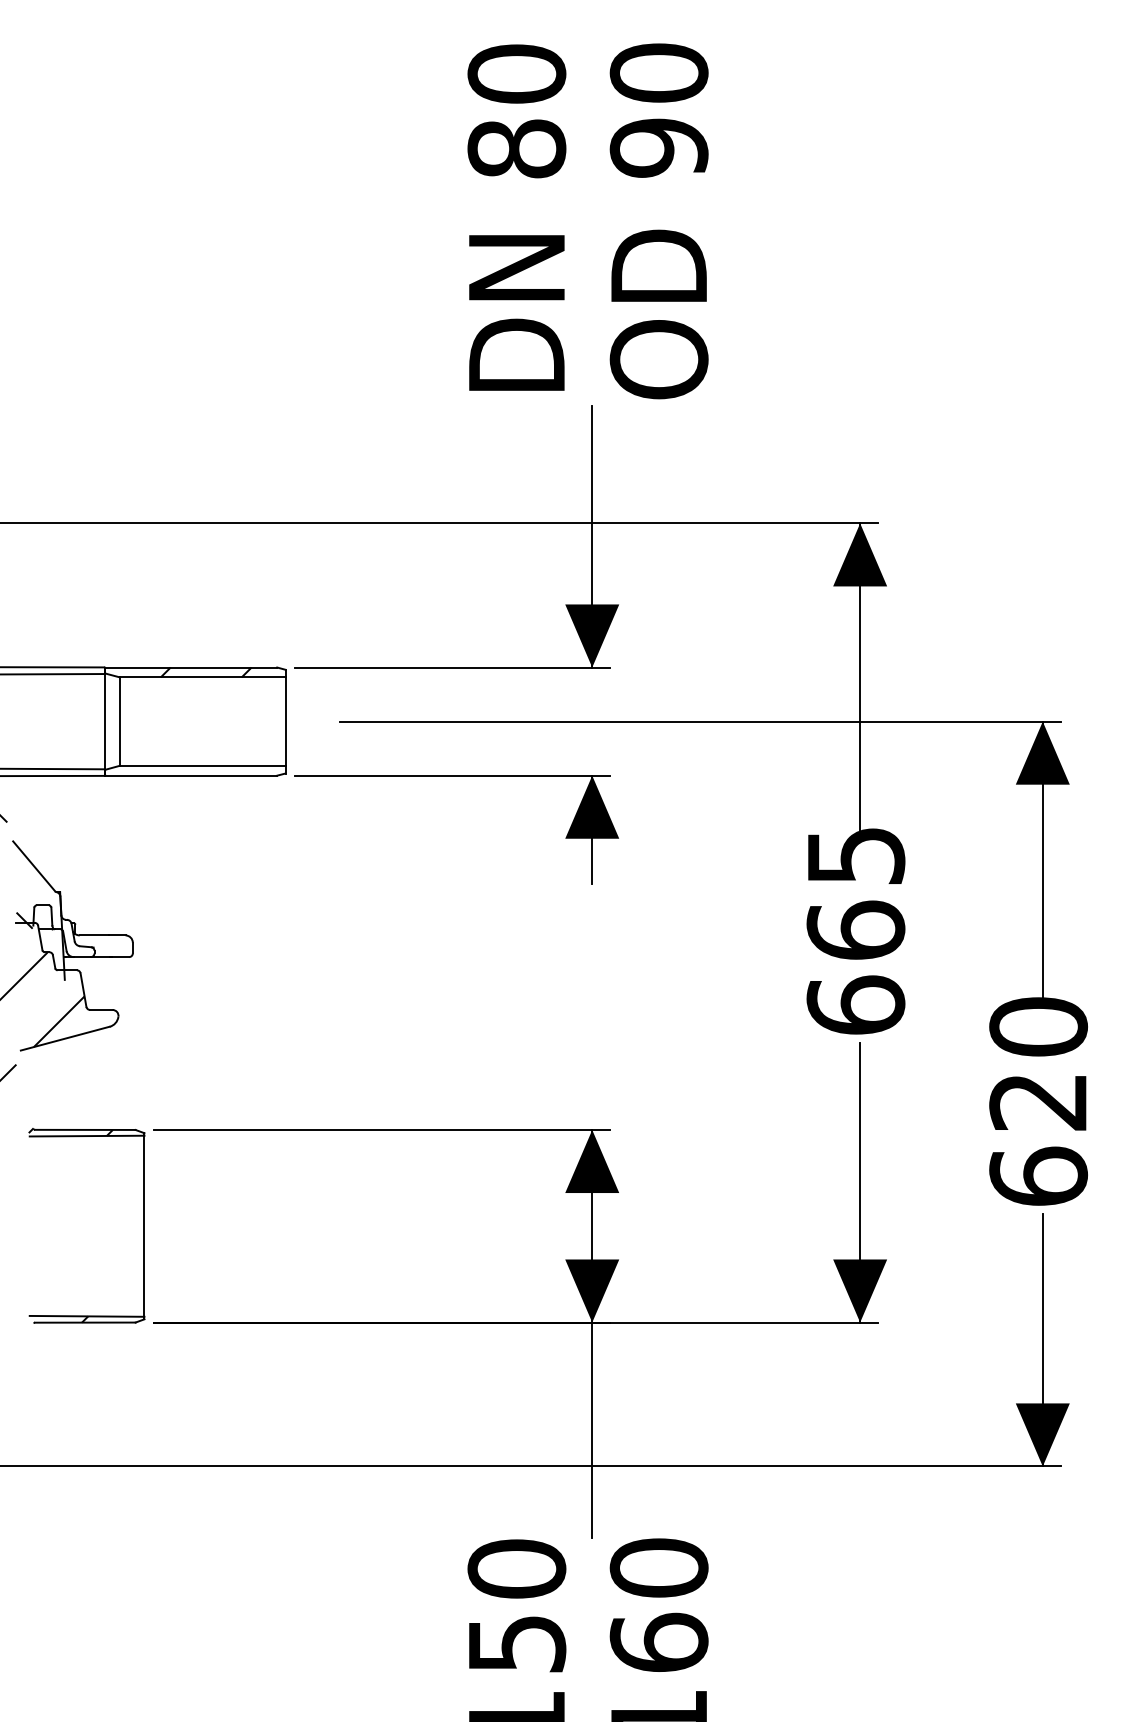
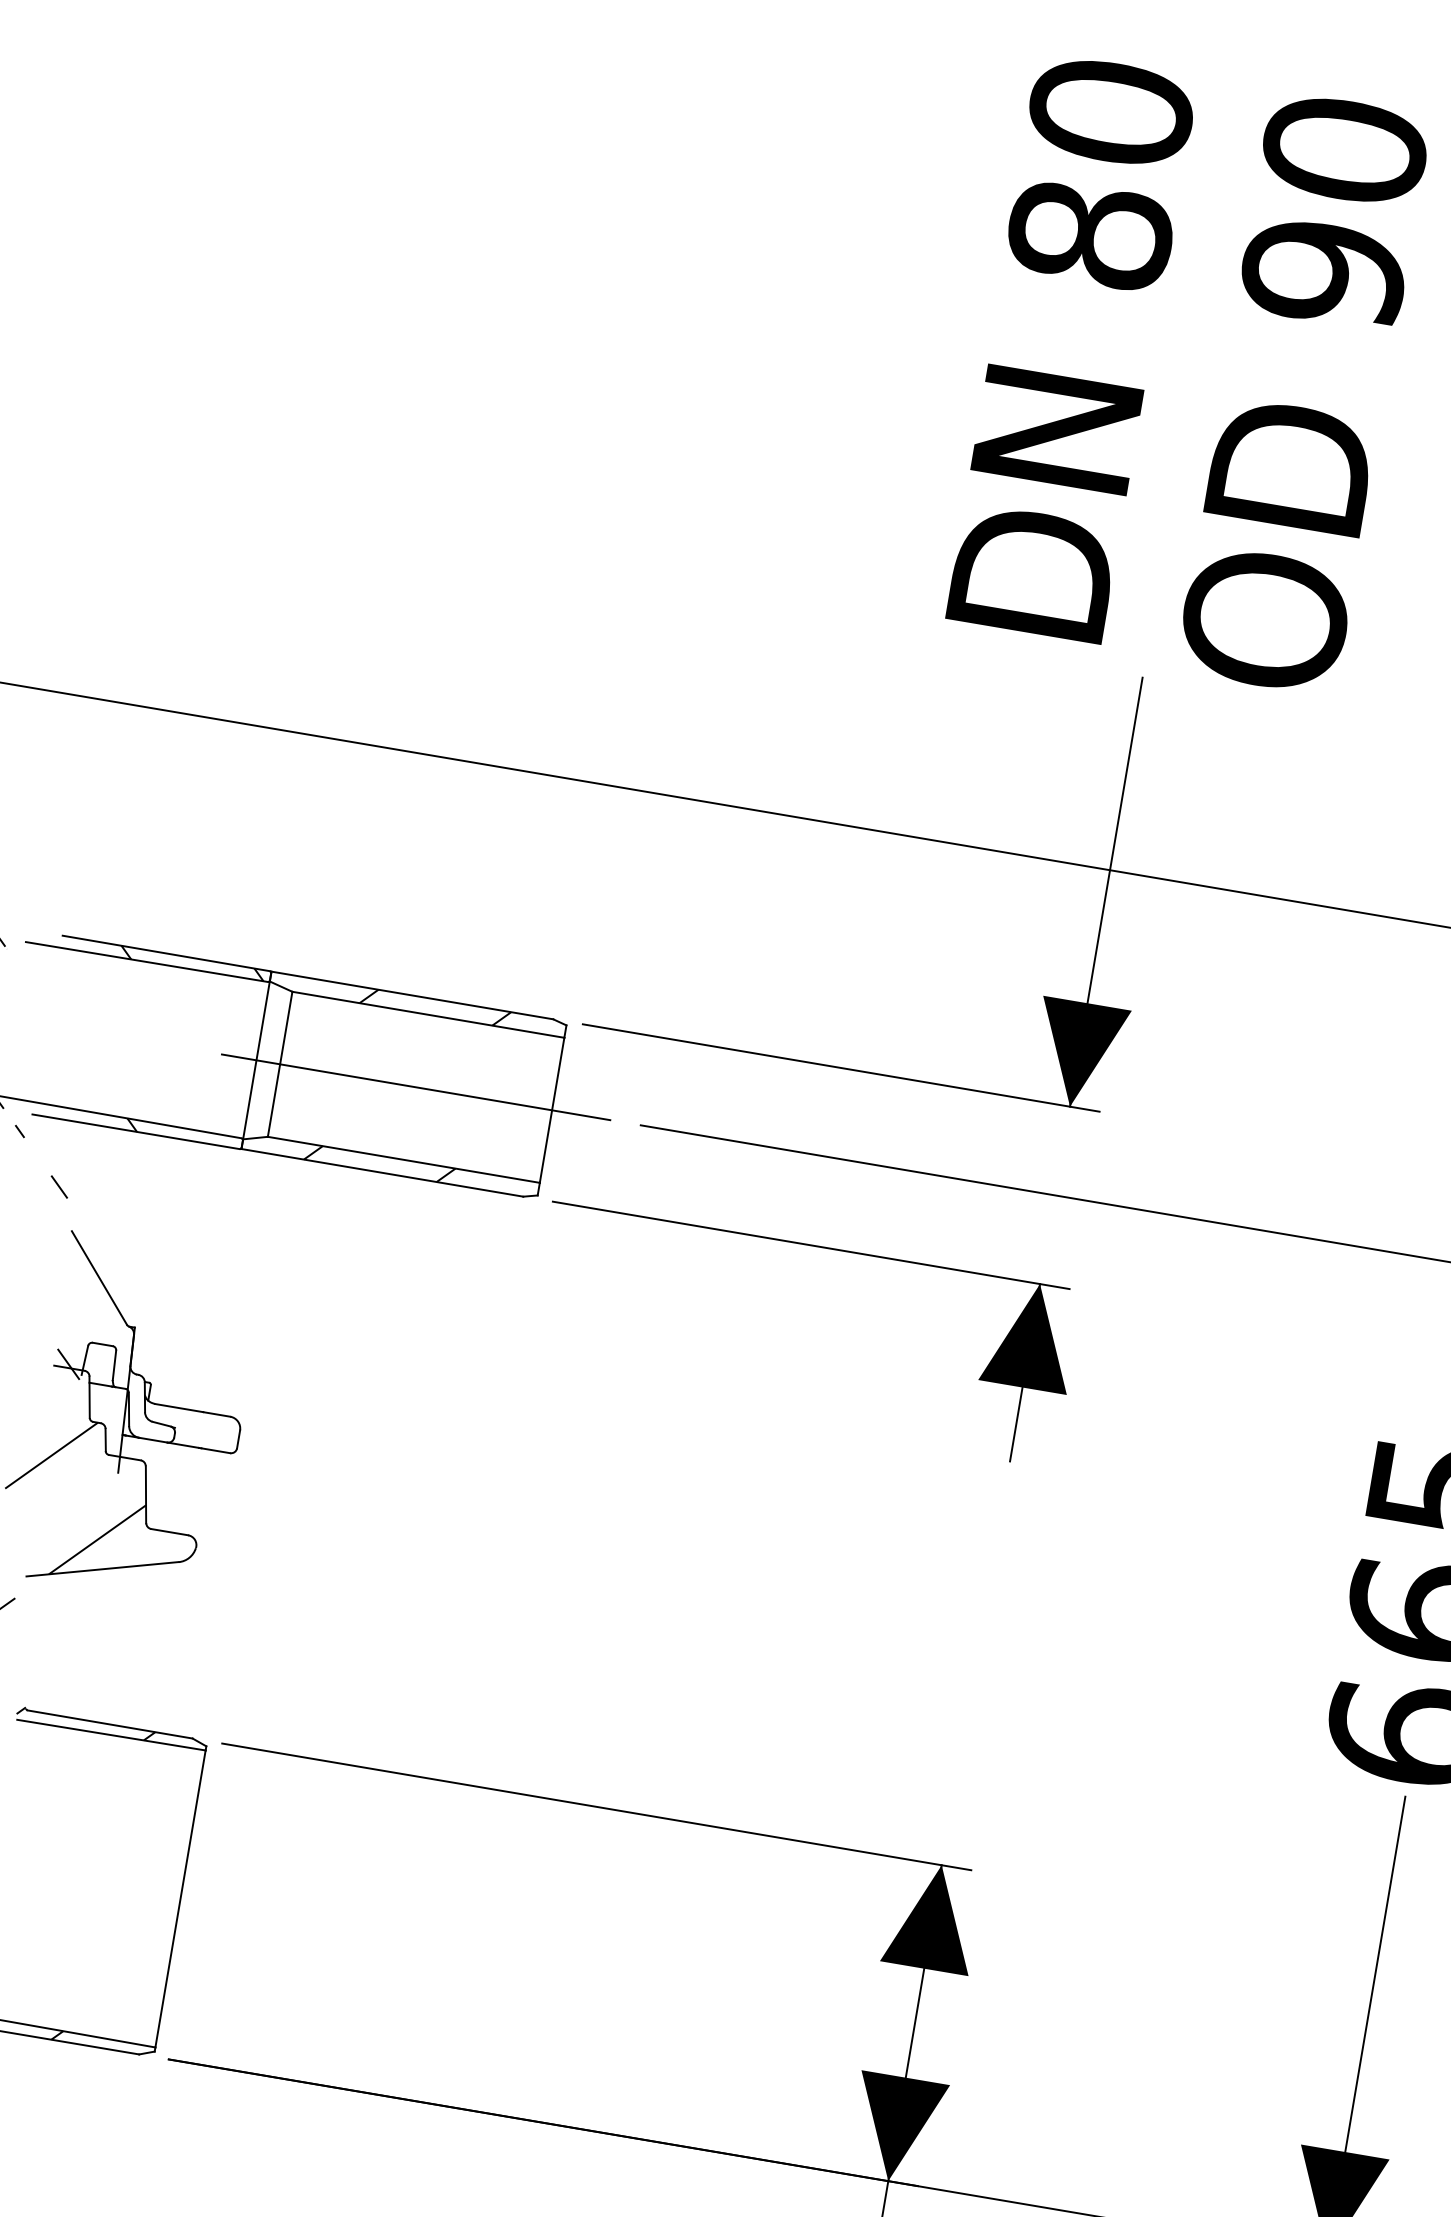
hatch: (57, 721) -> (177, 1046), added
line: (202, 721) -> (415, 1087), added
hatch: (188, 770) -> (379, 1163), added

